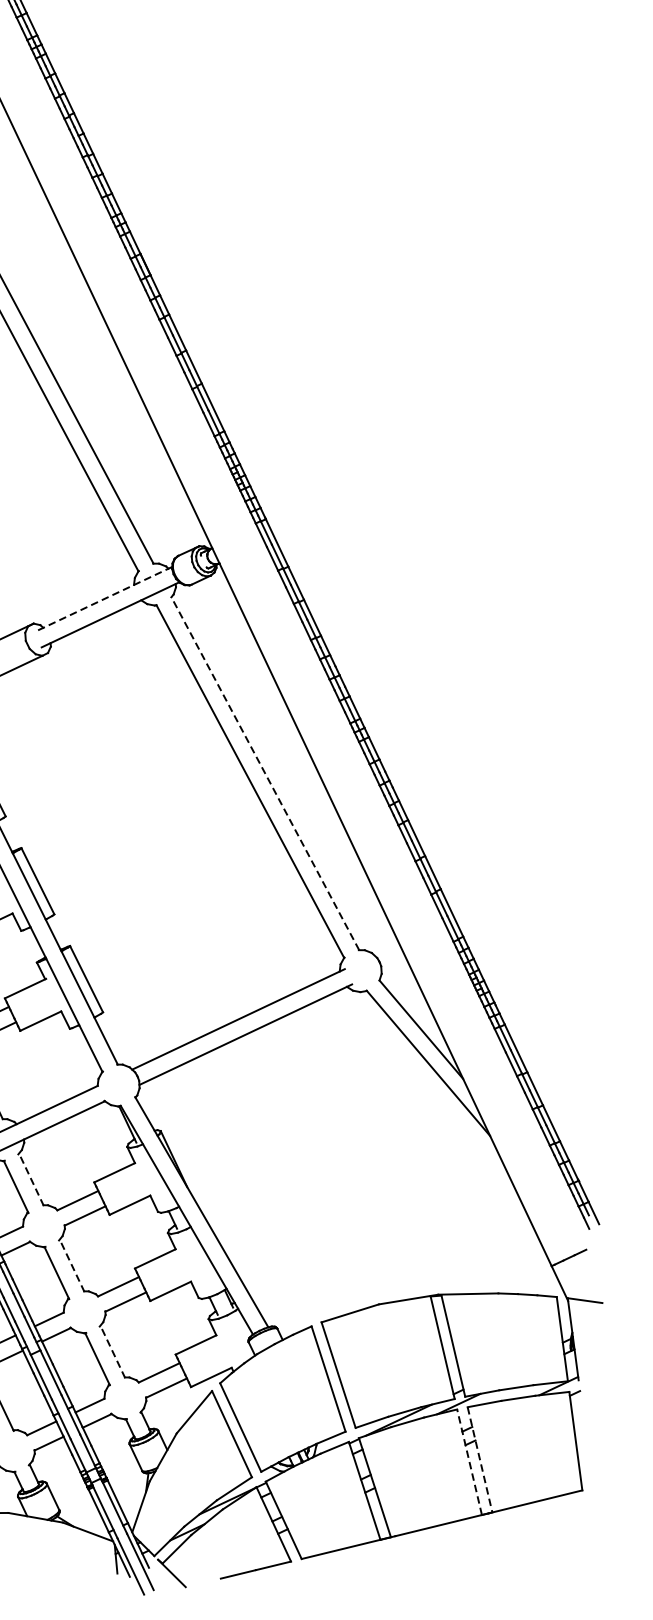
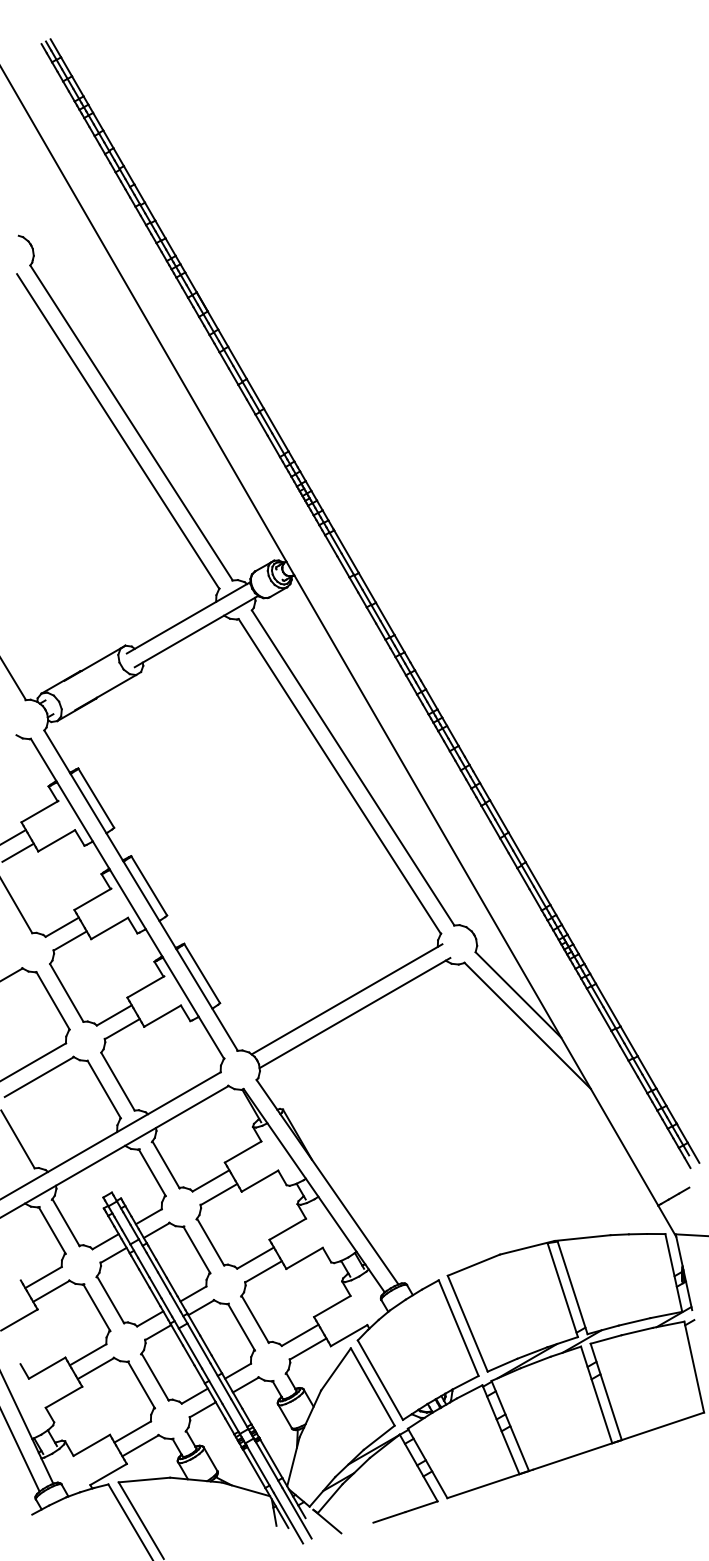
line: (103, 600) -> (188, 618), dashed -> solid
line: (264, 773) -> (352, 767), dashed -> solid
line: (30, 1179) -> (165, 1164), dashed -> solid
line: (72, 1265) -> (210, 1241), dashed -> solid
line: (113, 1351) -> (255, 1318), dashed -> solid
line: (480, 1459) -> (606, 1391), dashed -> solid
line: (469, 1461) -> (596, 1394), dashed -> solid

